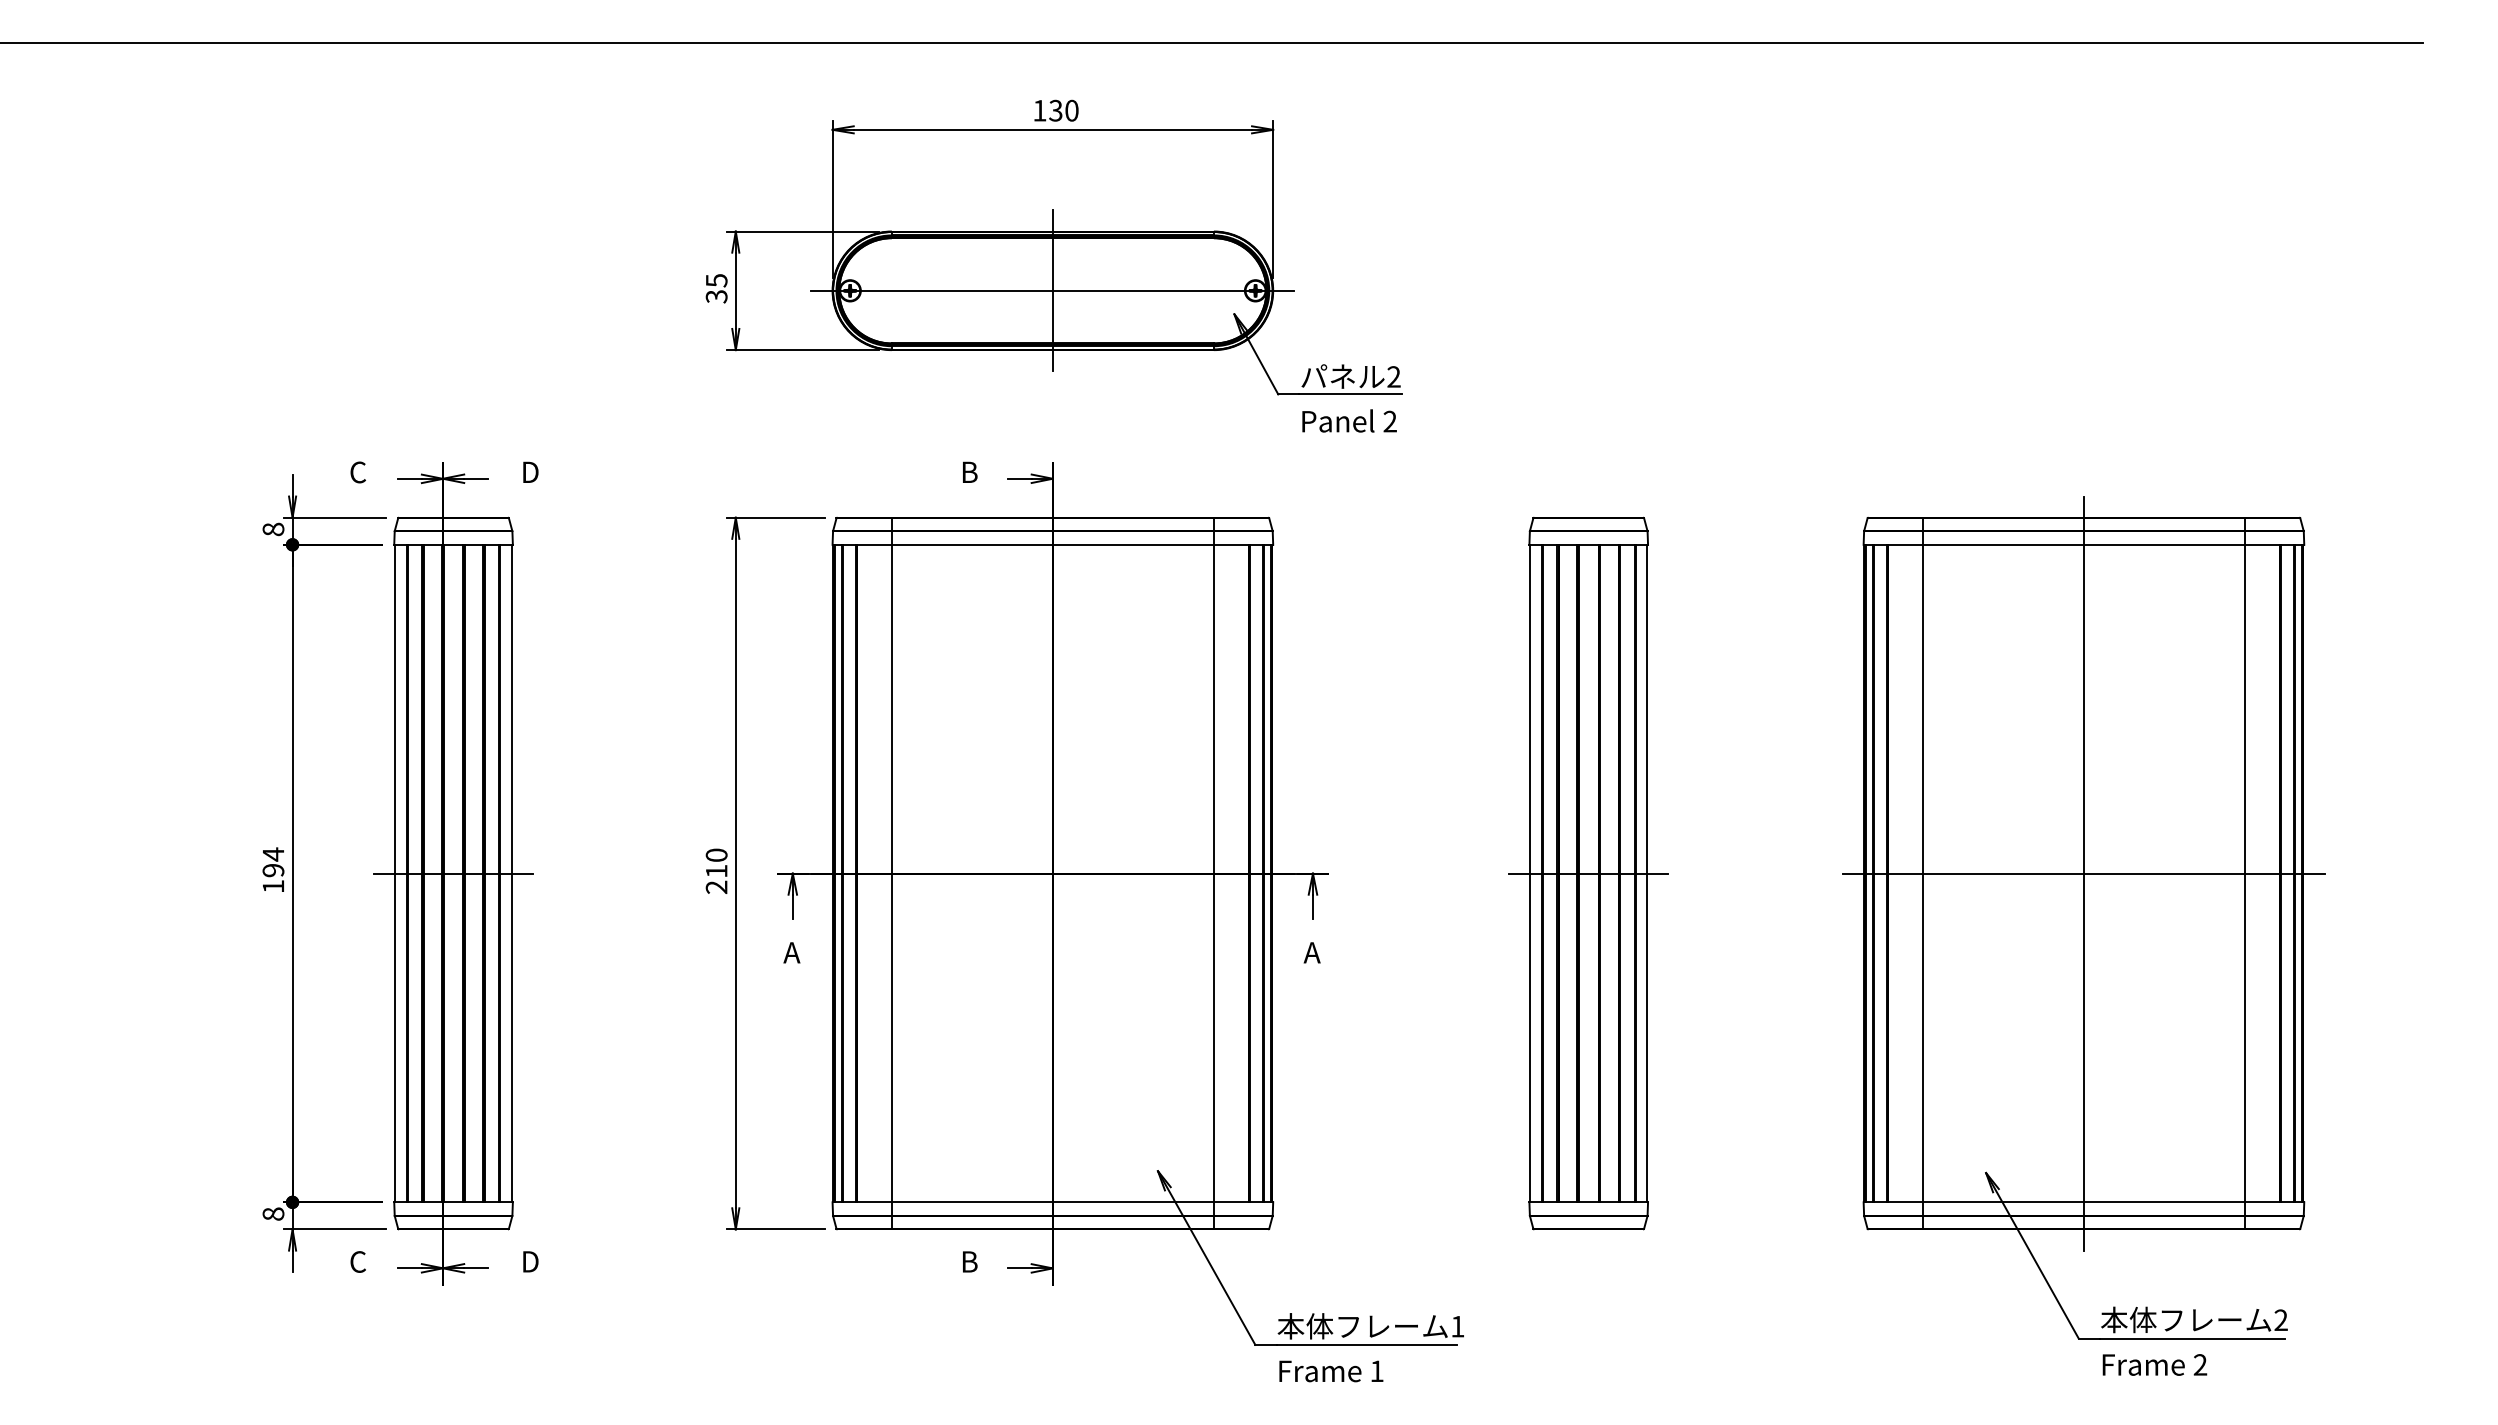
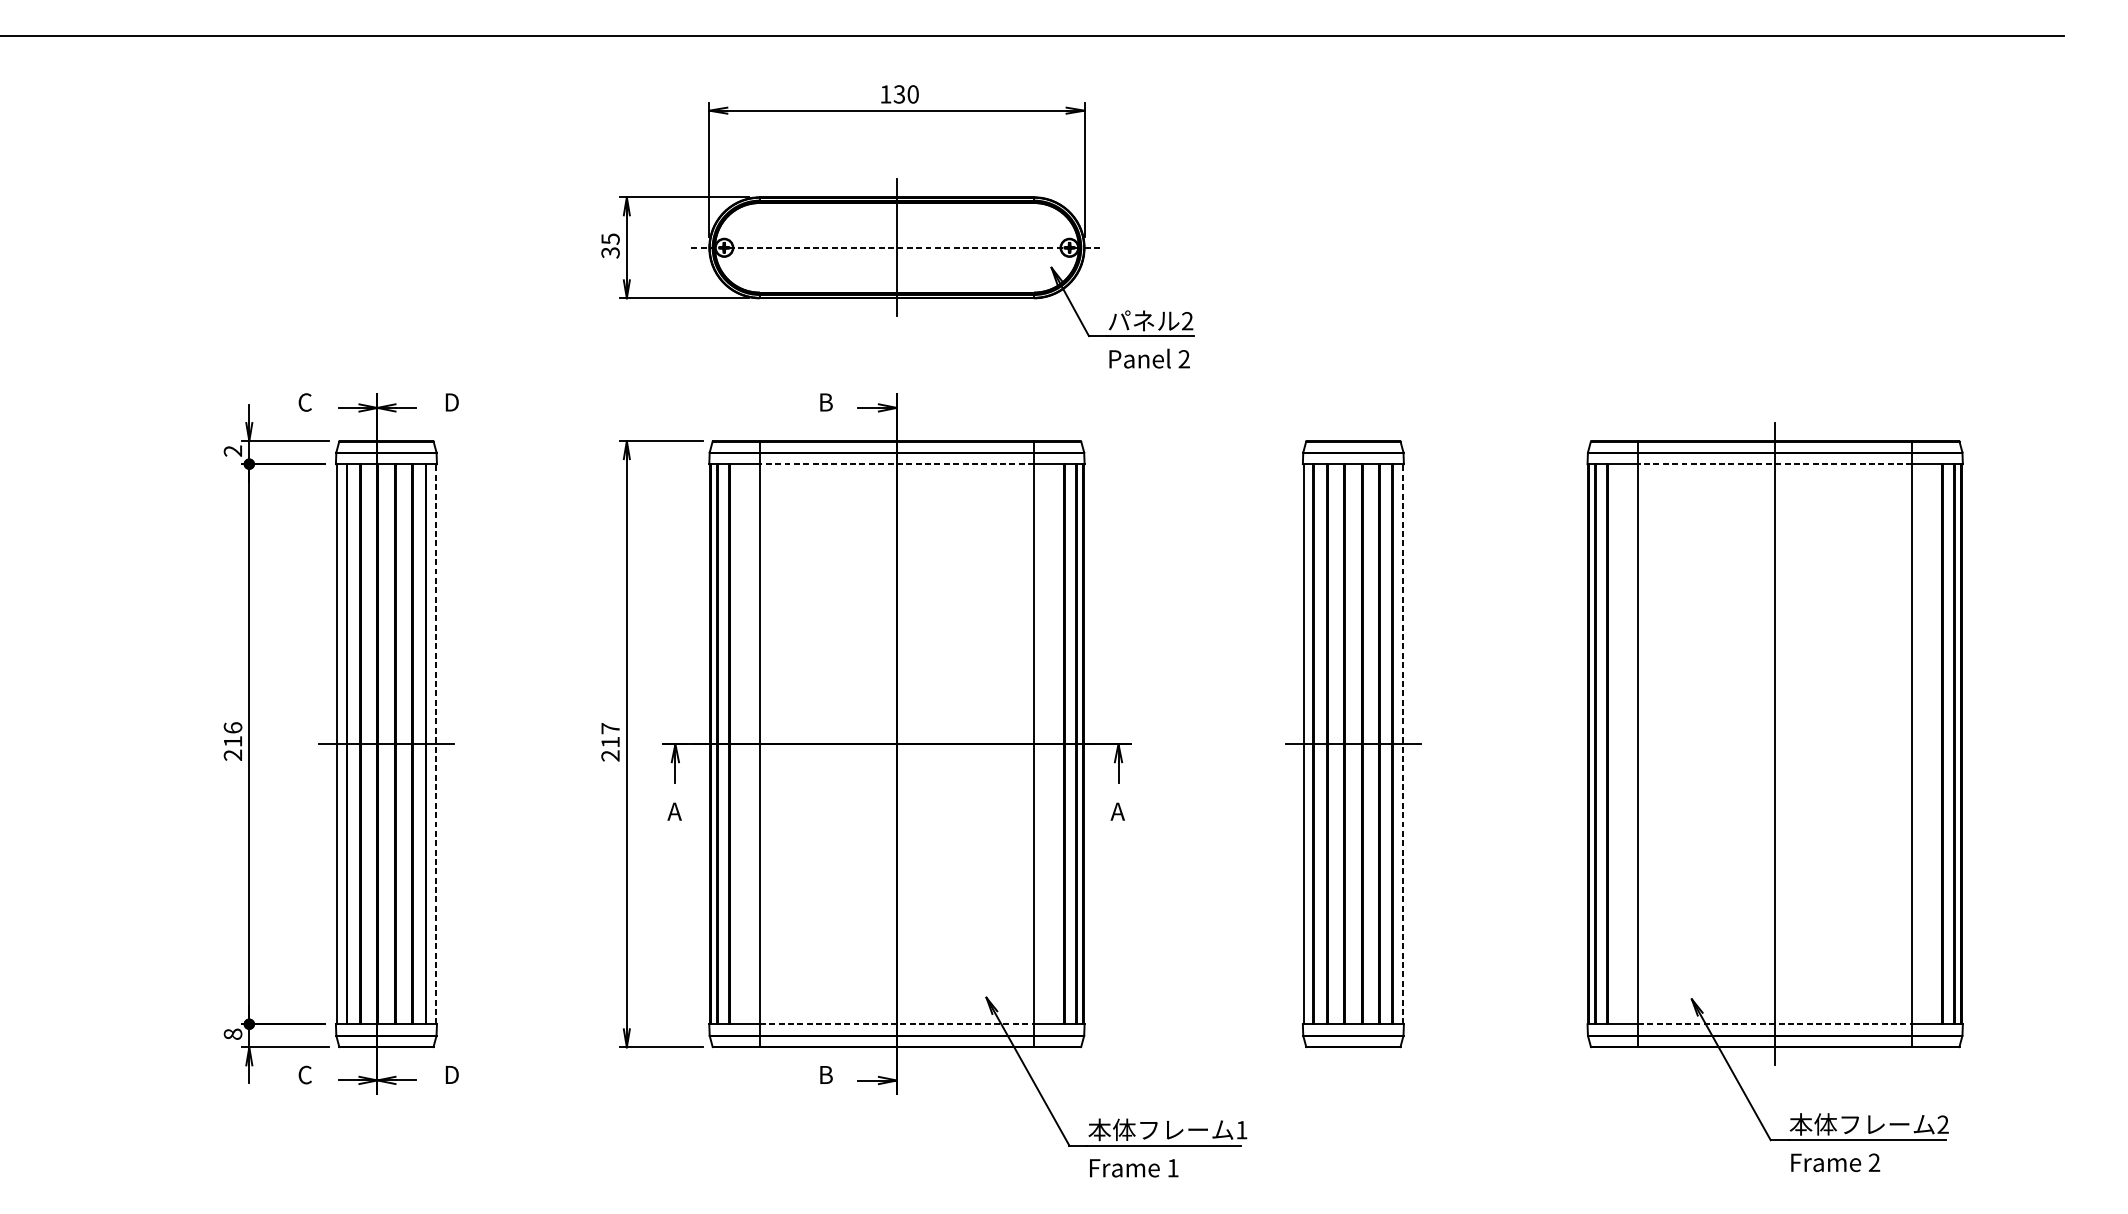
line: (1053, 290) -> (897, 247), solid -> dashed
text: (273, 529) -> (233, 451), 8 -> 2
line: (1052, 544) -> (896, 463), solid -> dashed
line: (2083, 544) -> (1774, 463), solid -> dashed
text: (716, 854) -> (610, 727), 210 -> 217
text: (273, 870) -> (233, 741), 194 -> 216
line: (512, 873) -> (436, 744), solid -> dashed
line: (1647, 873) -> (1403, 744), solid -> dashed
line: (2083, 873) -> (1774, 744), removed
line: (1052, 1202) -> (896, 1024), solid -> dashed
line: (2083, 1202) -> (1774, 1024), solid -> dashed

